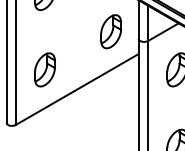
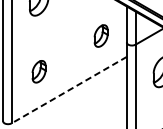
part: (111, 31) -> (101, 35), size x0.7
part: (44, 69) -> (38, 71), size x0.7
line: (76, 89) -> (68, 90), solid -> dashed

